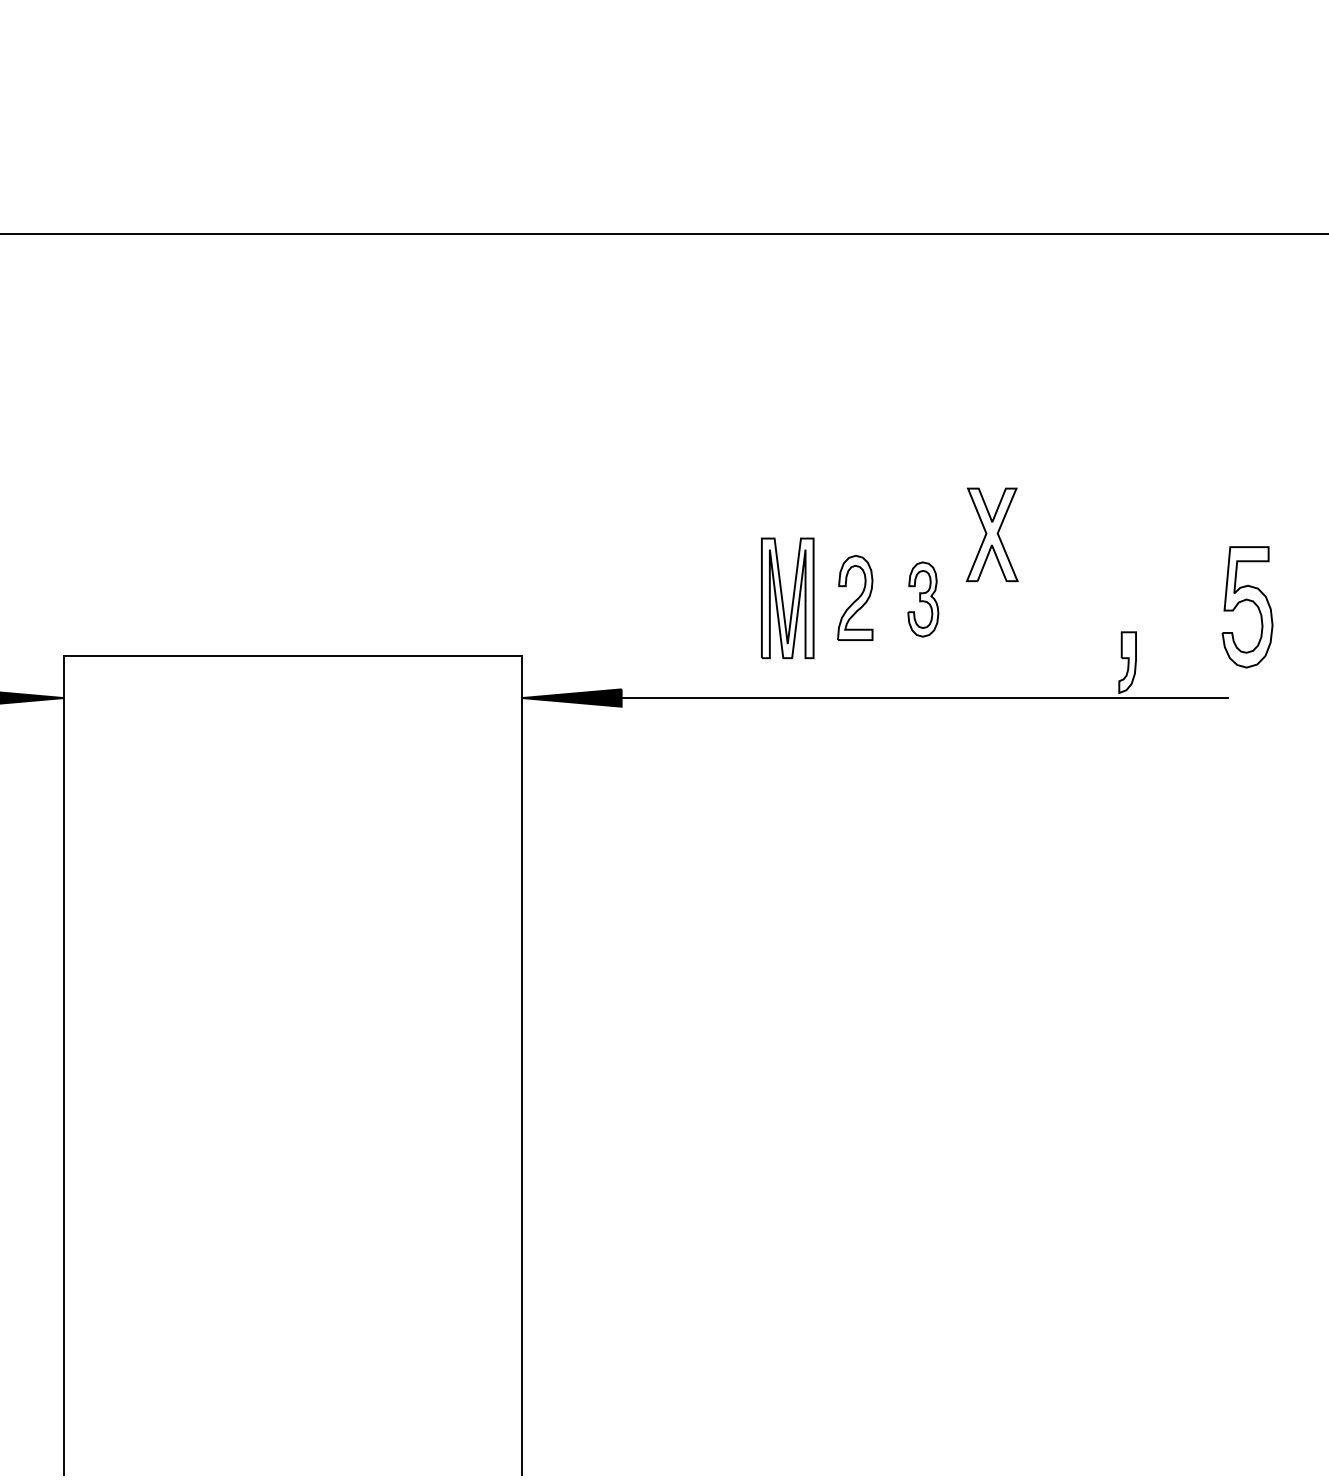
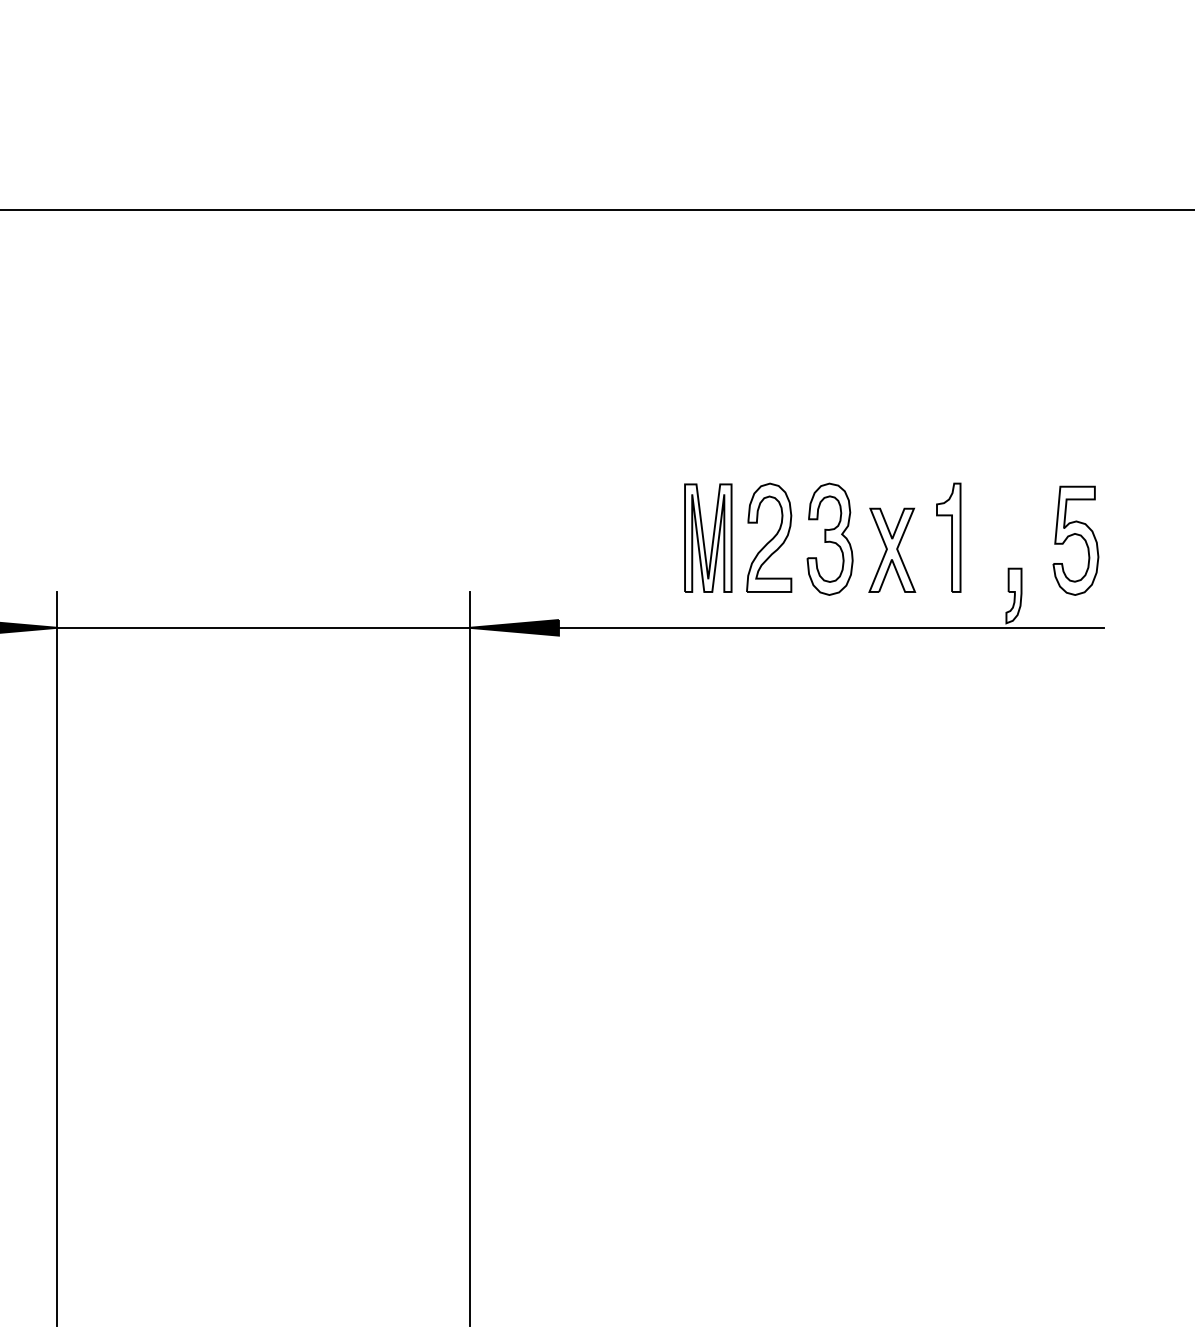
part: (991, 534) -> (891, 550), moved
part: (854, 597) -> (768, 537), size x1.43
part: (1055, 597) -> (949, 537), added
part: (923, 599) -> (830, 539), size x1.67
part: (1249, 601) -> (1077, 535), moved
line: (292, 656) -> (262, 628), moved

